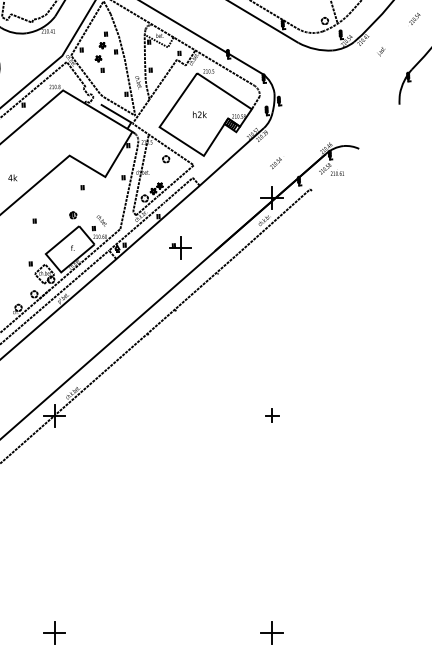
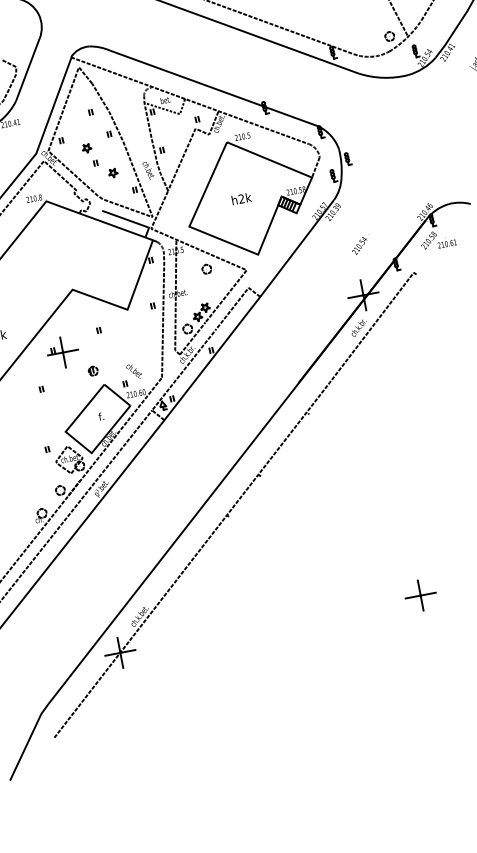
part: (102, 45) -> (113, 172), moved
part: (180, 247) -> (62, 351), moved
part: (271, 415) -> (419, 595), size x1.67

